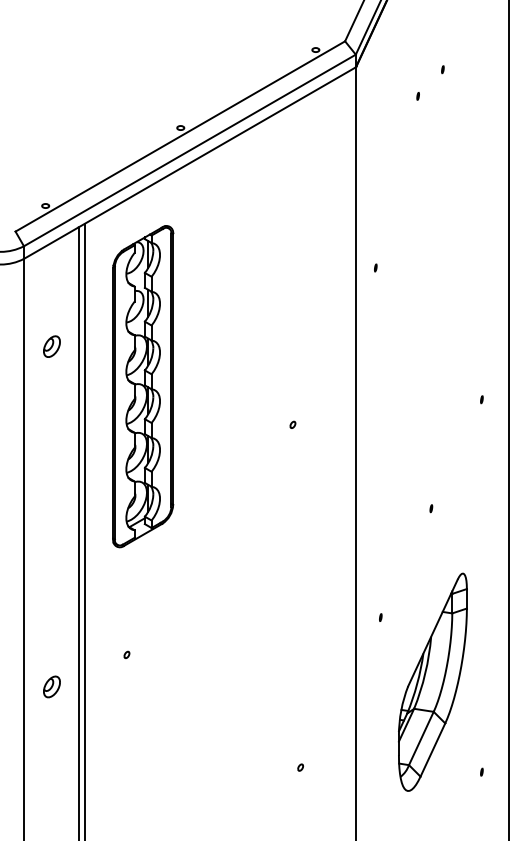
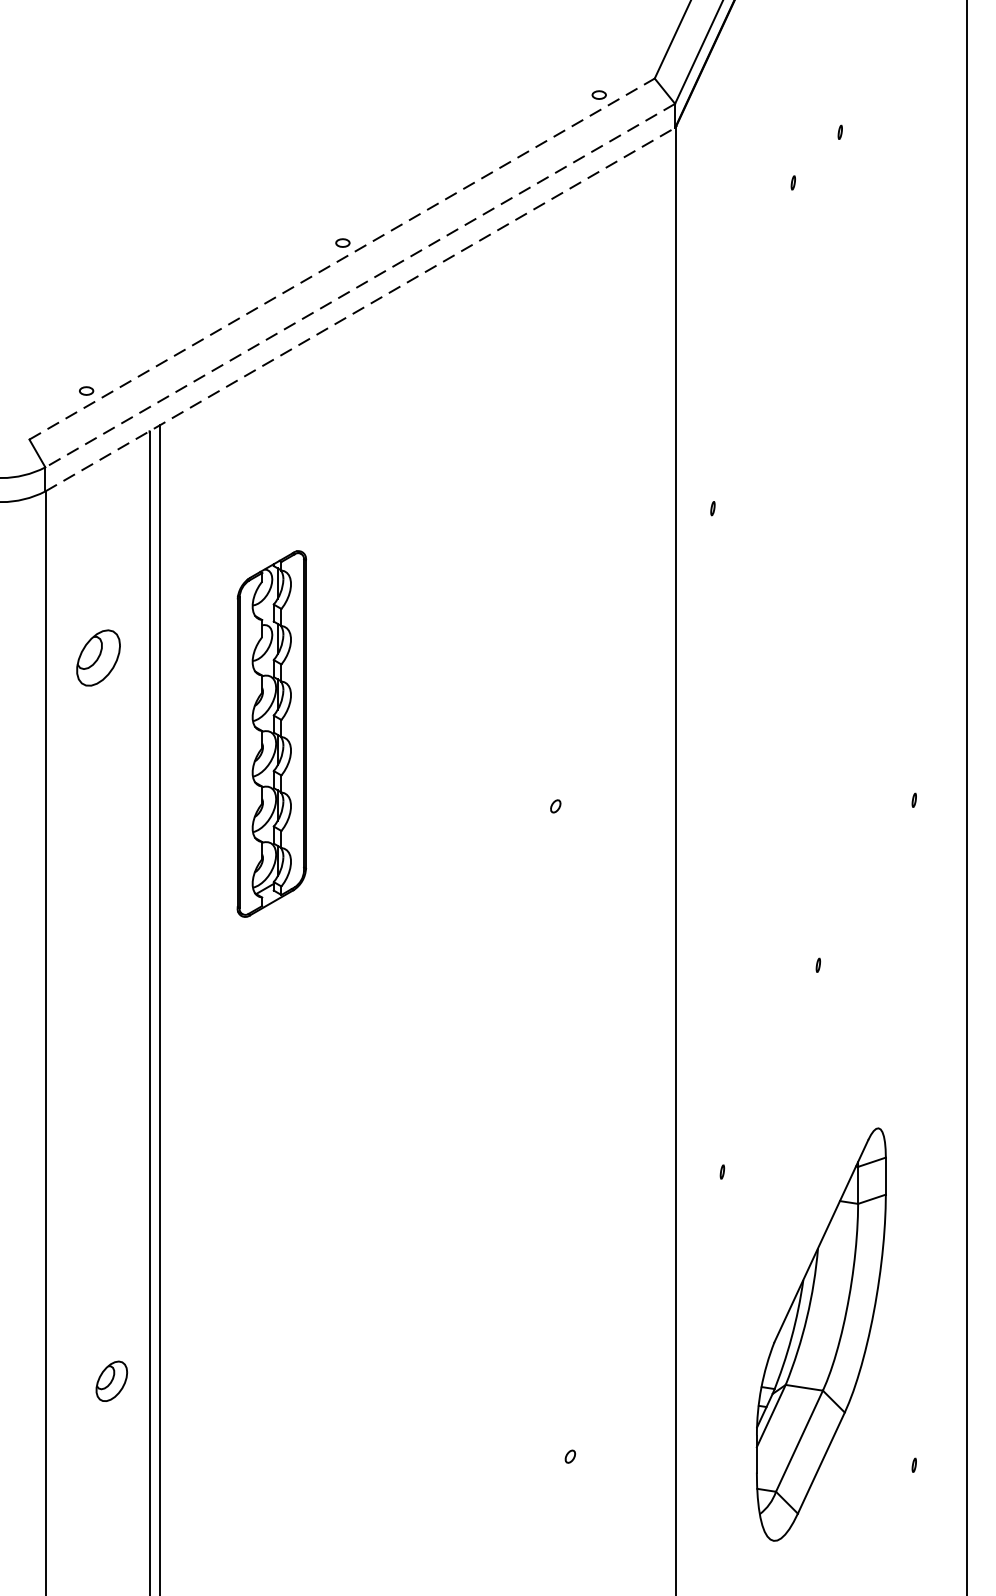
line: (180, 136) -> (342, 259), solid -> dashed
line: (189, 150) -> (359, 285), solid -> dashed
line: (189, 163) -> (359, 310), solid -> dashed
part: (51, 346) -> (97, 657), size x1.4
part: (143, 386) -> (272, 733), size x0.6
part: (481, 399) -> (913, 799), moved
part: (126, 654) -> (239, 1242), removed
part: (432, 681) -> (820, 1333), moved
part: (51, 686) -> (110, 1380), moved

